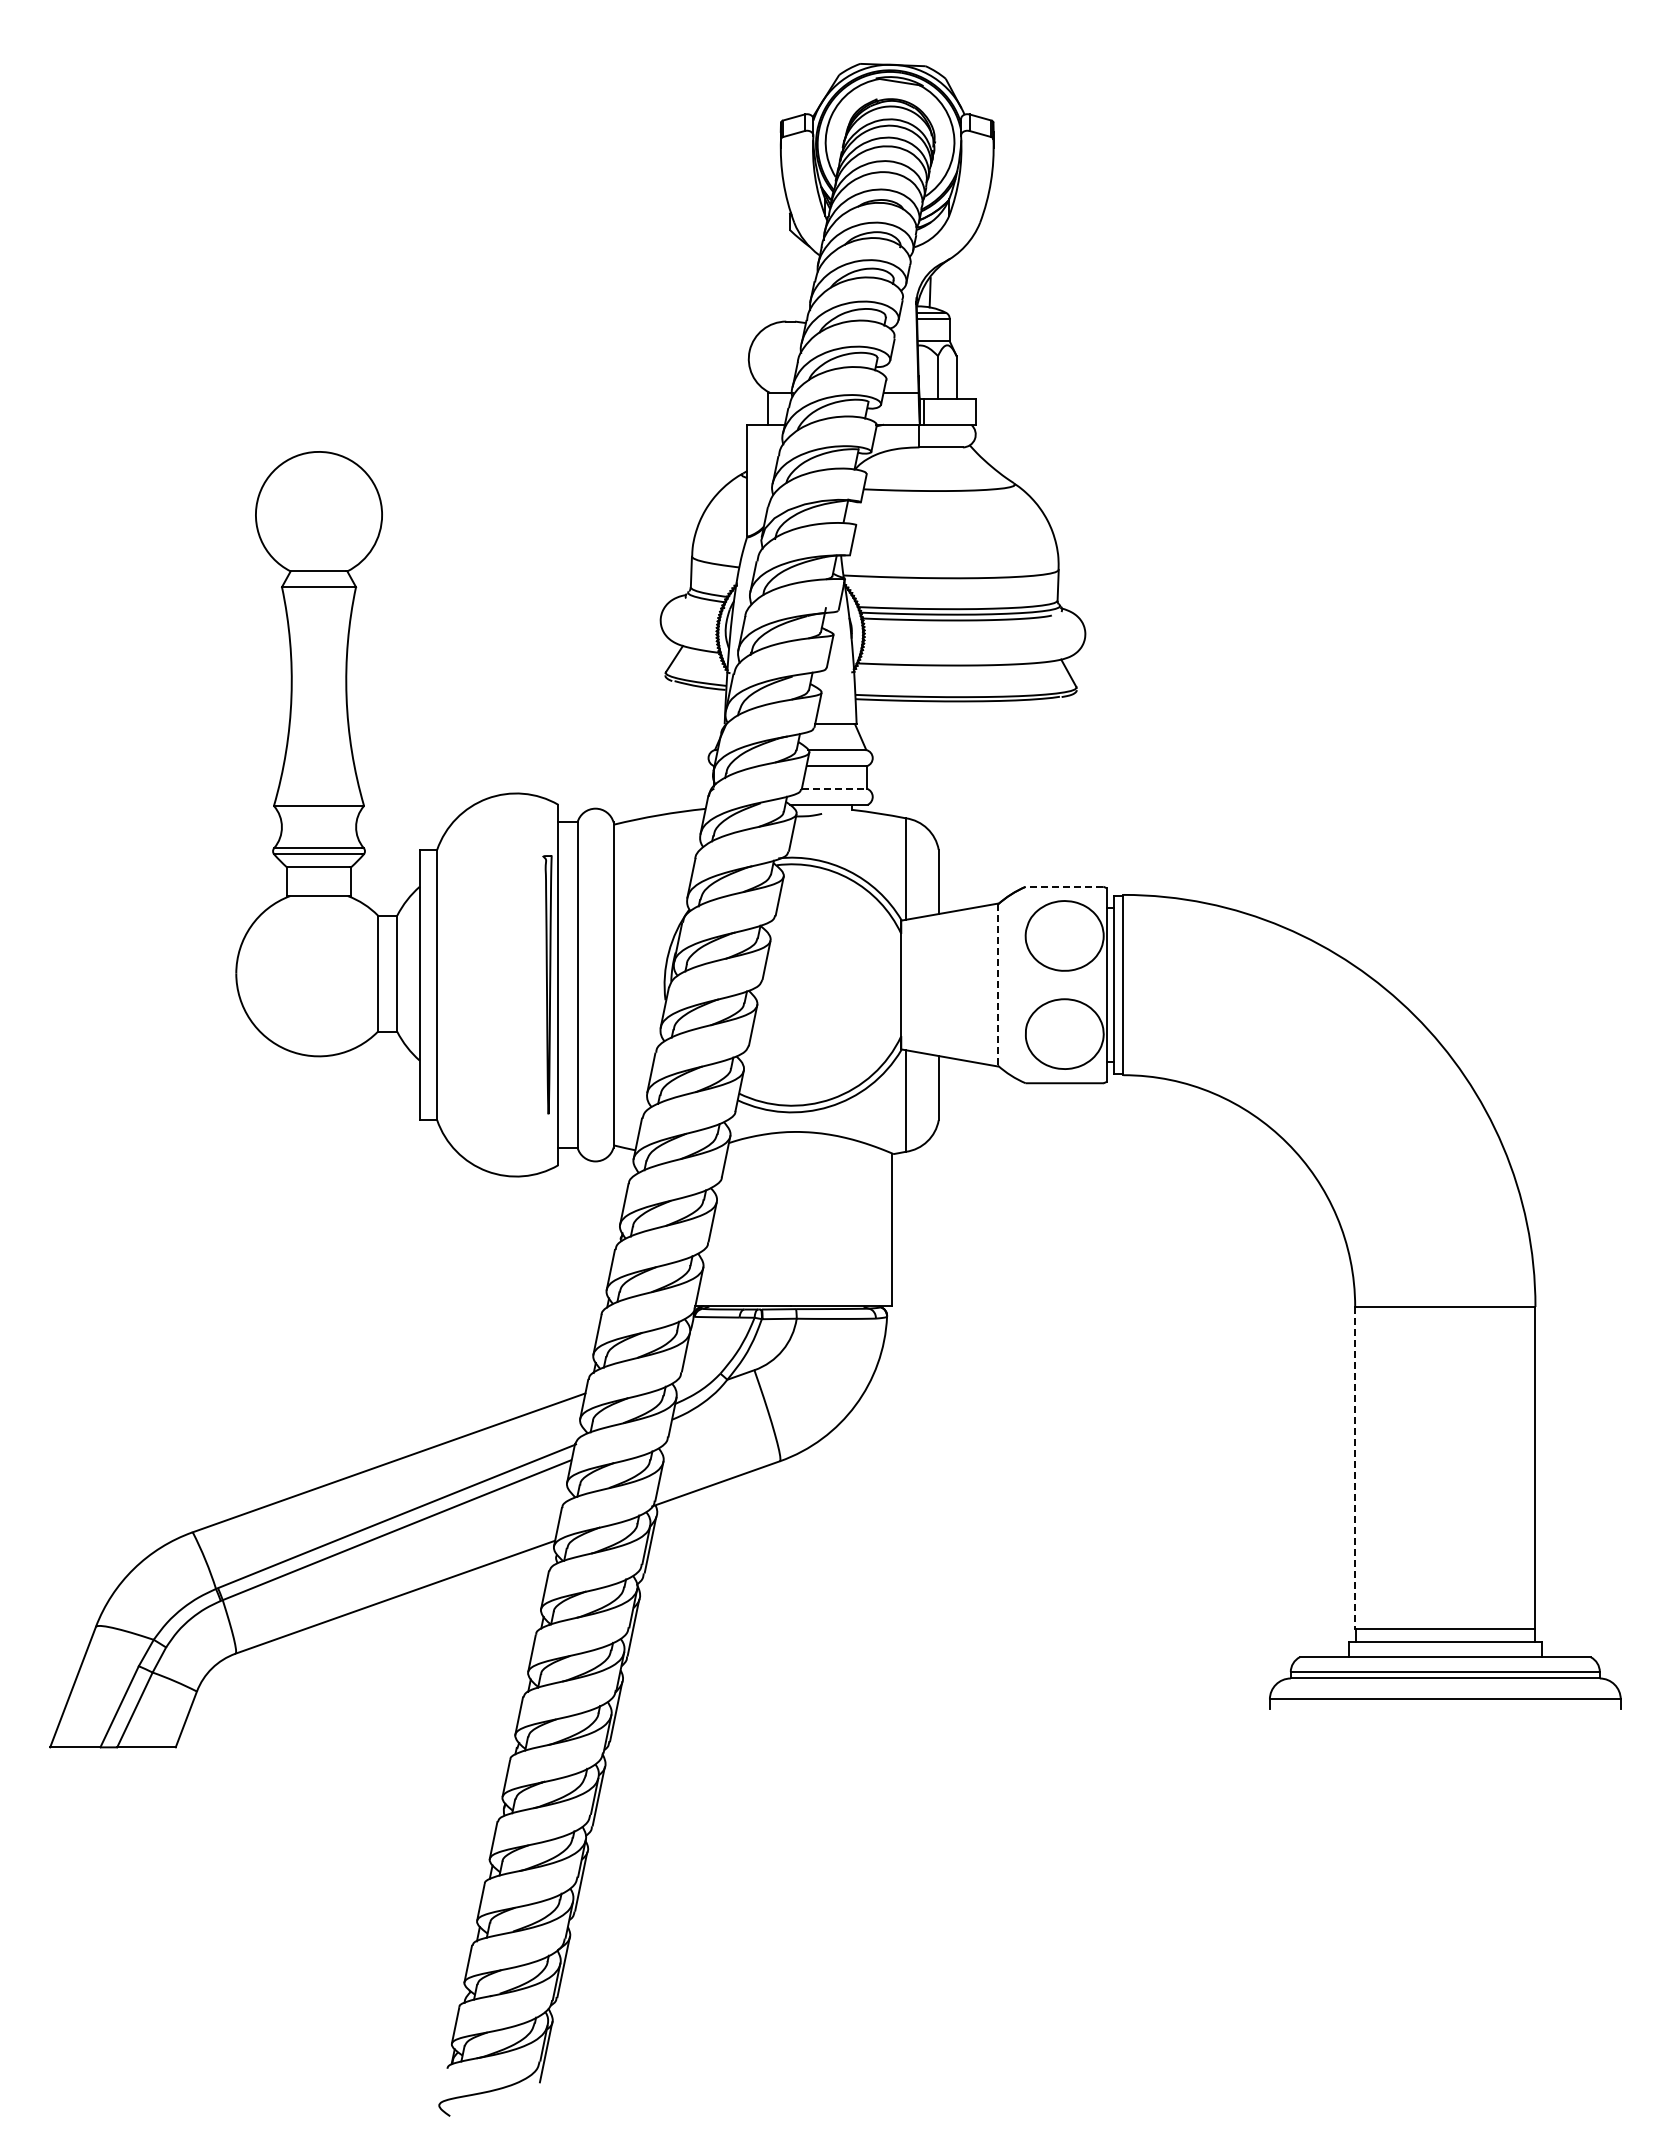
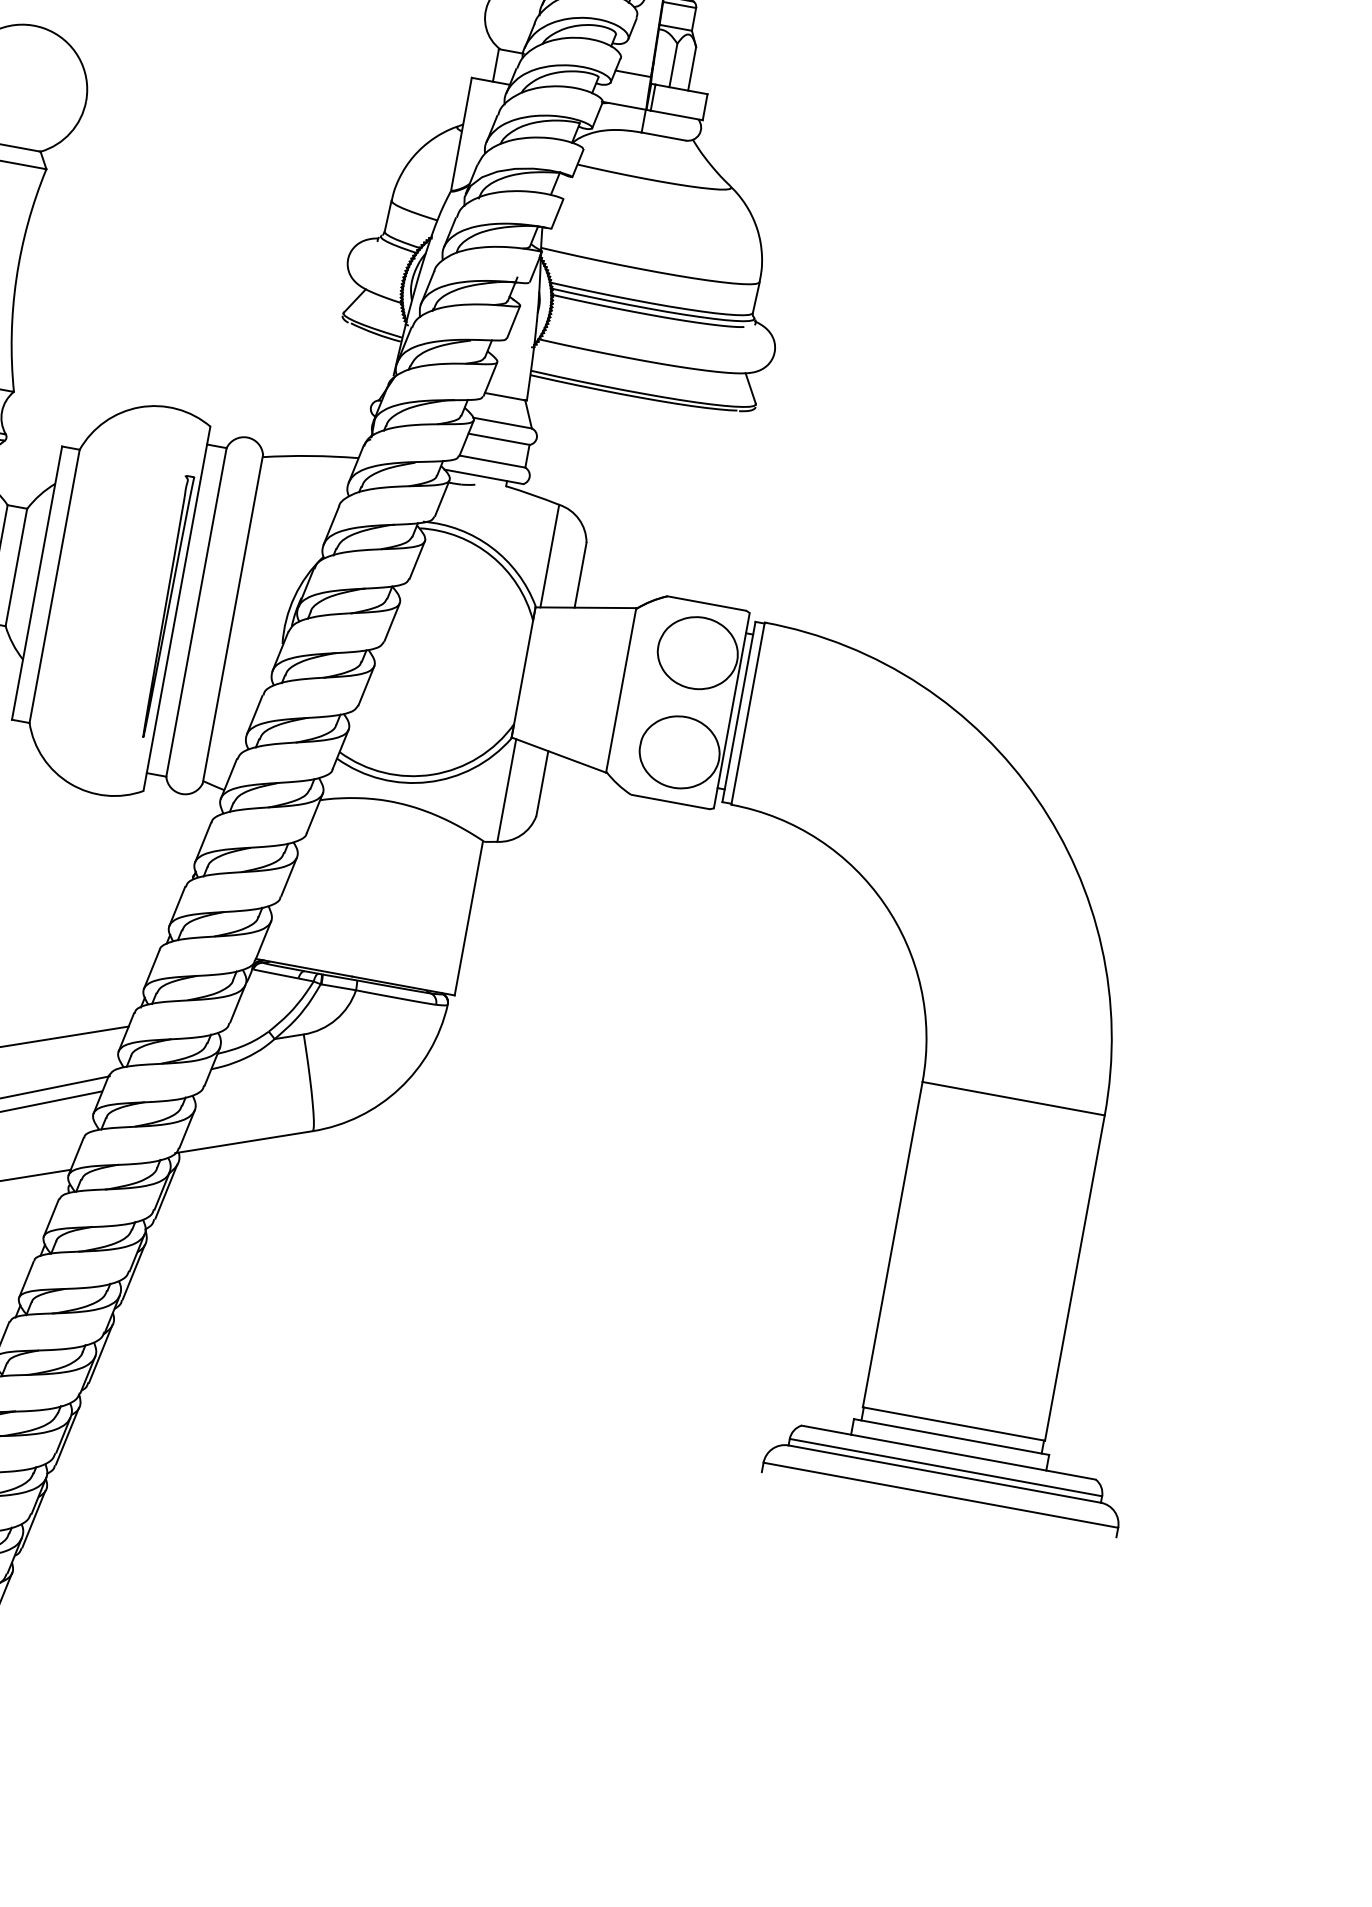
line: (834, 788) -> (492, 461), dashed -> solid
line: (1064, 886) -> (706, 603), dashed -> solid
line: (997, 985) -> (620, 690), dashed -> solid
line: (1355, 1467) -> (893, 1244), dashed -> solid

